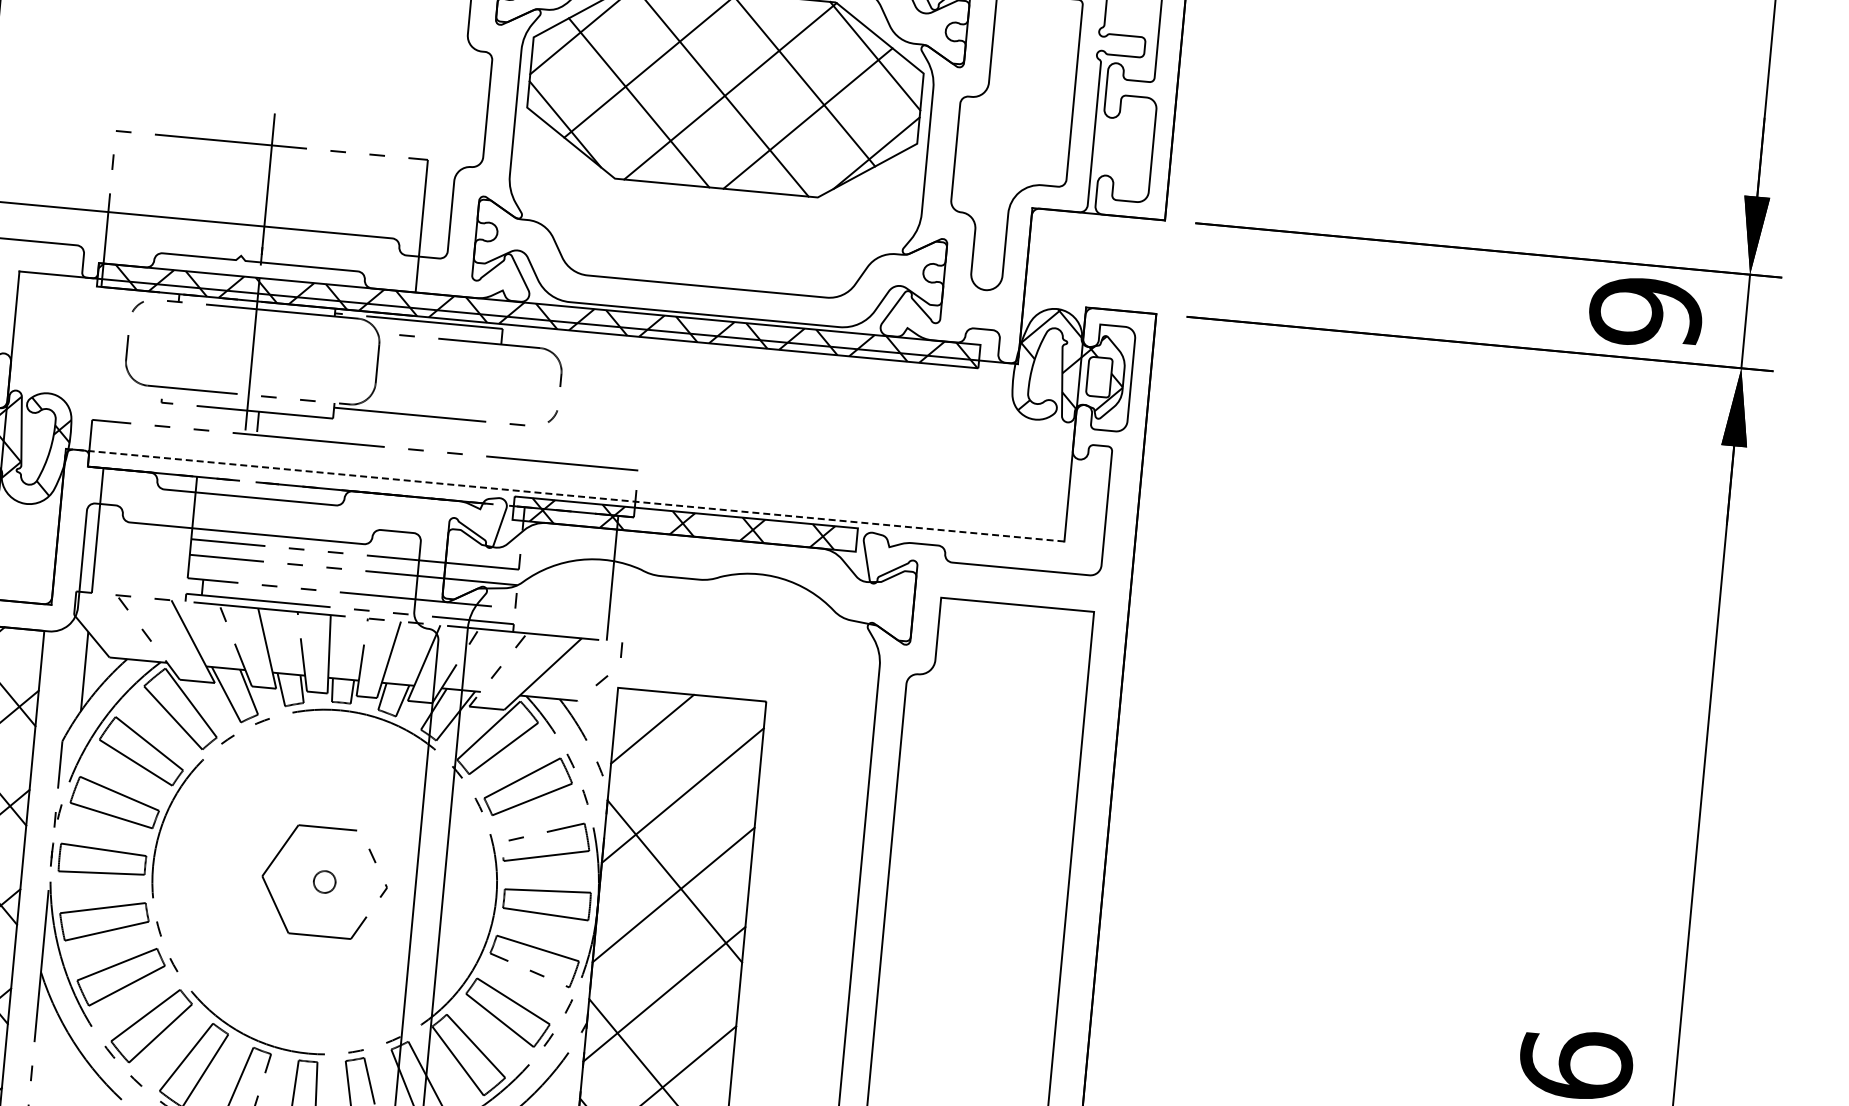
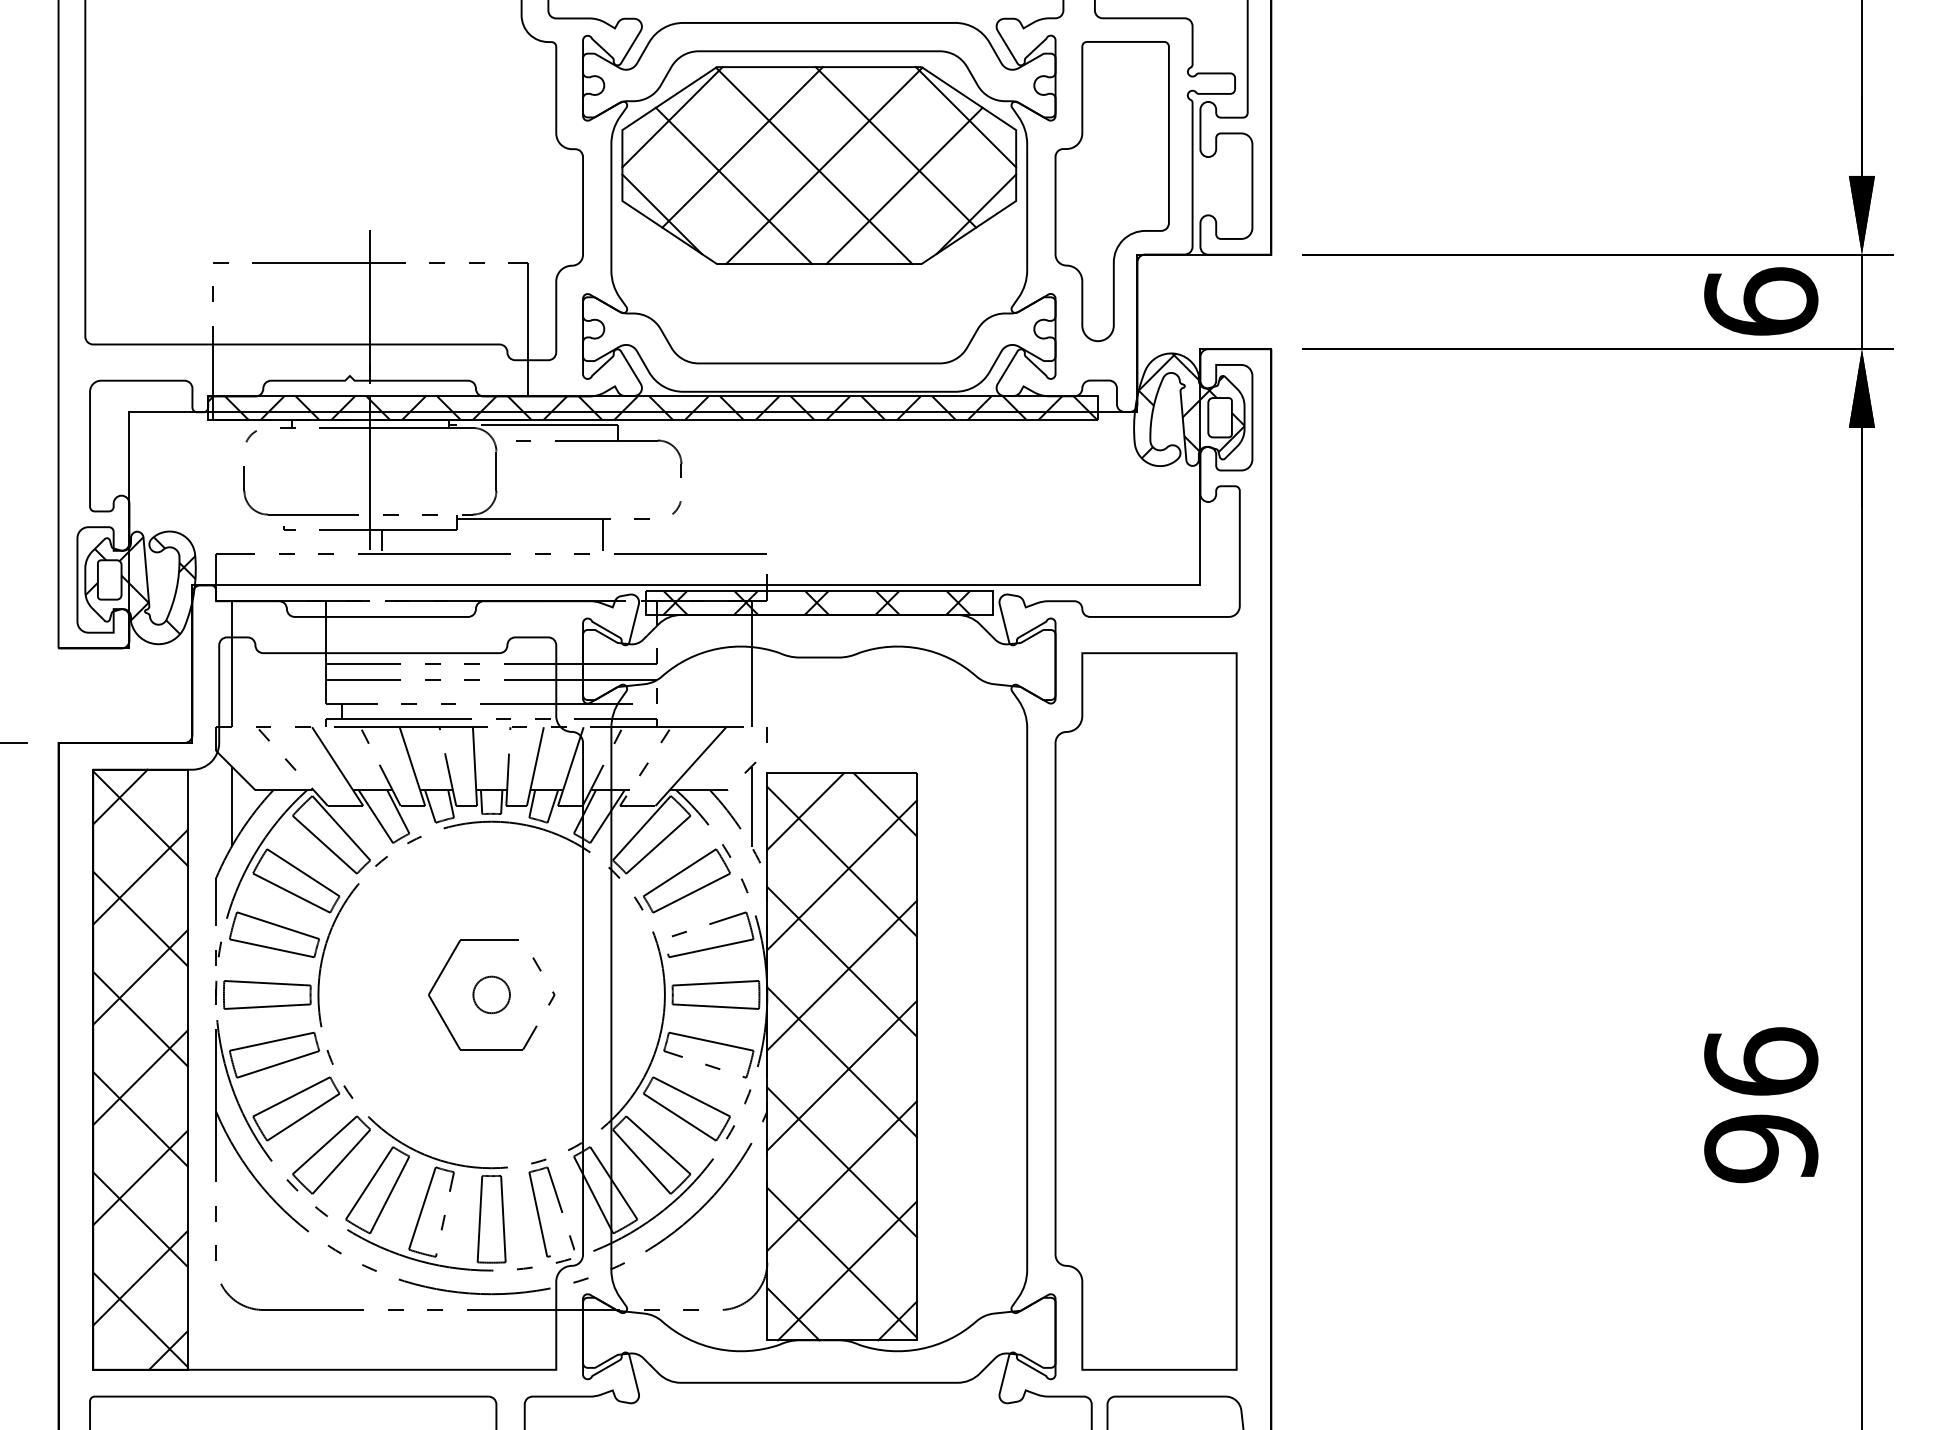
text: (1646, 311) -> (1761, 301), 9 -> 6
line: (476, 436) -> (602, 534), added
line: (565, 495) -> (696, 585), dashed -> solid
line: (599, 719) -> (751, 806), added
line: (731, 729) -> (884, 804), added
line: (683, 781) -> (841, 861), added
circle: (324, 881) -> (491, 994), size x1.67
line: (665, 981) -> (841, 1062), added

